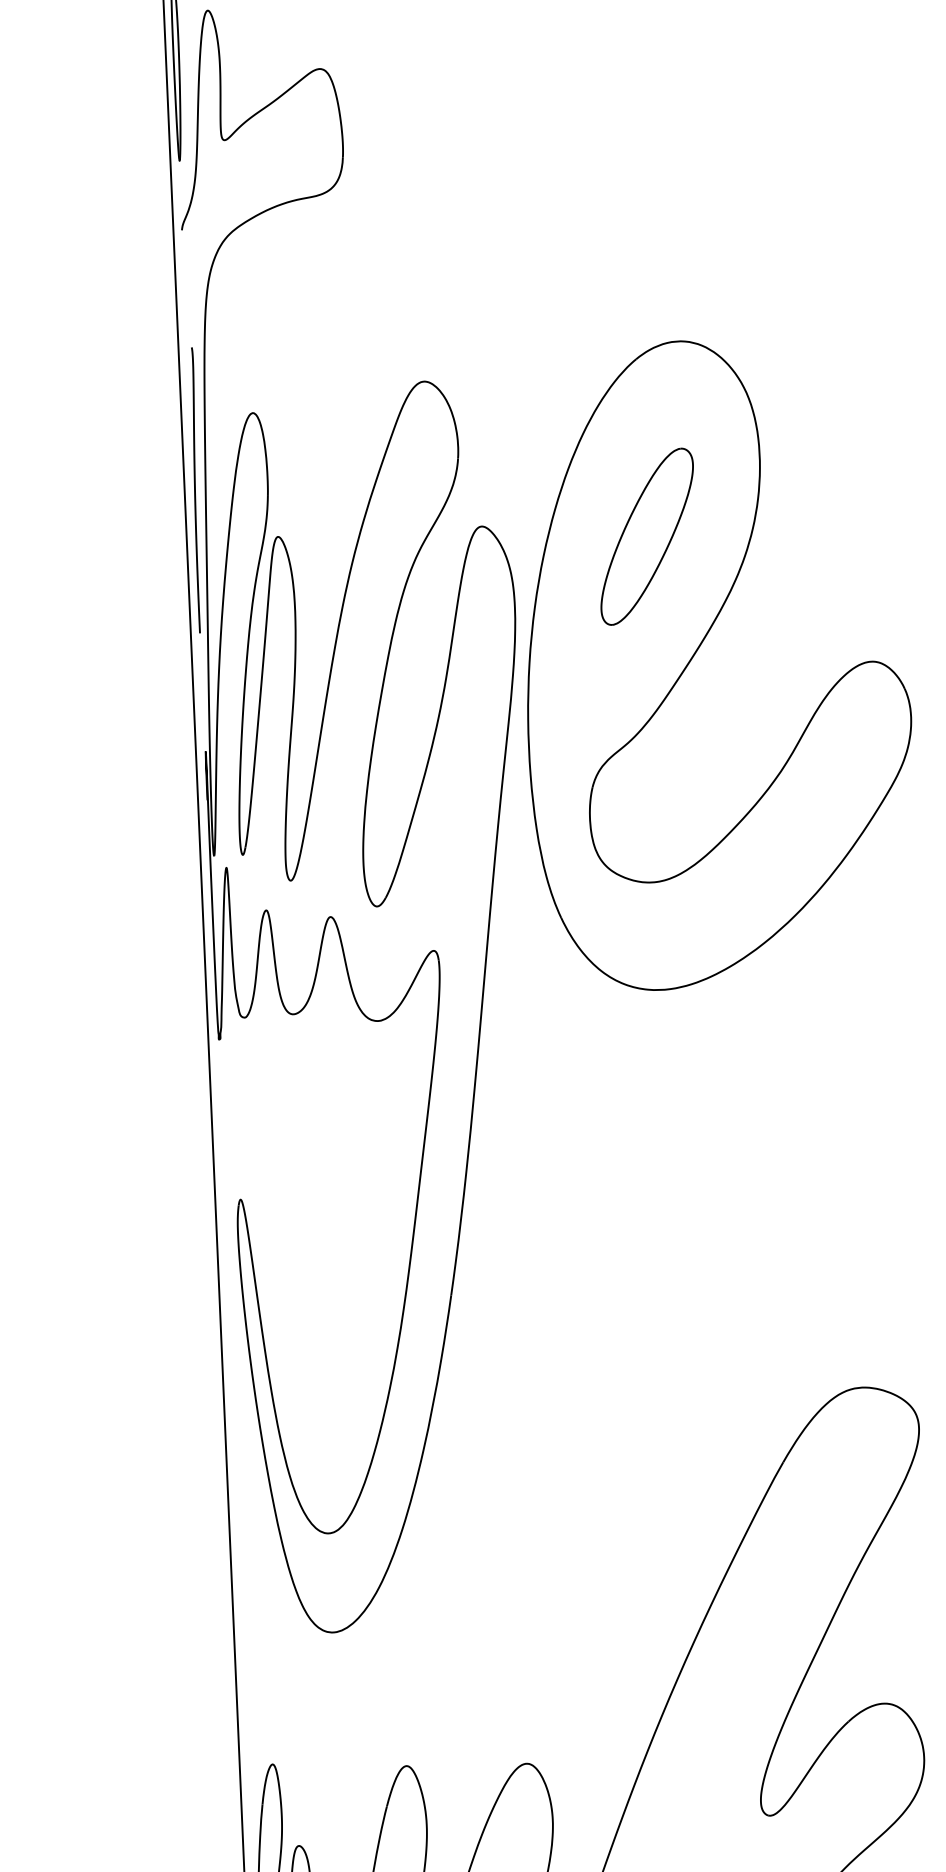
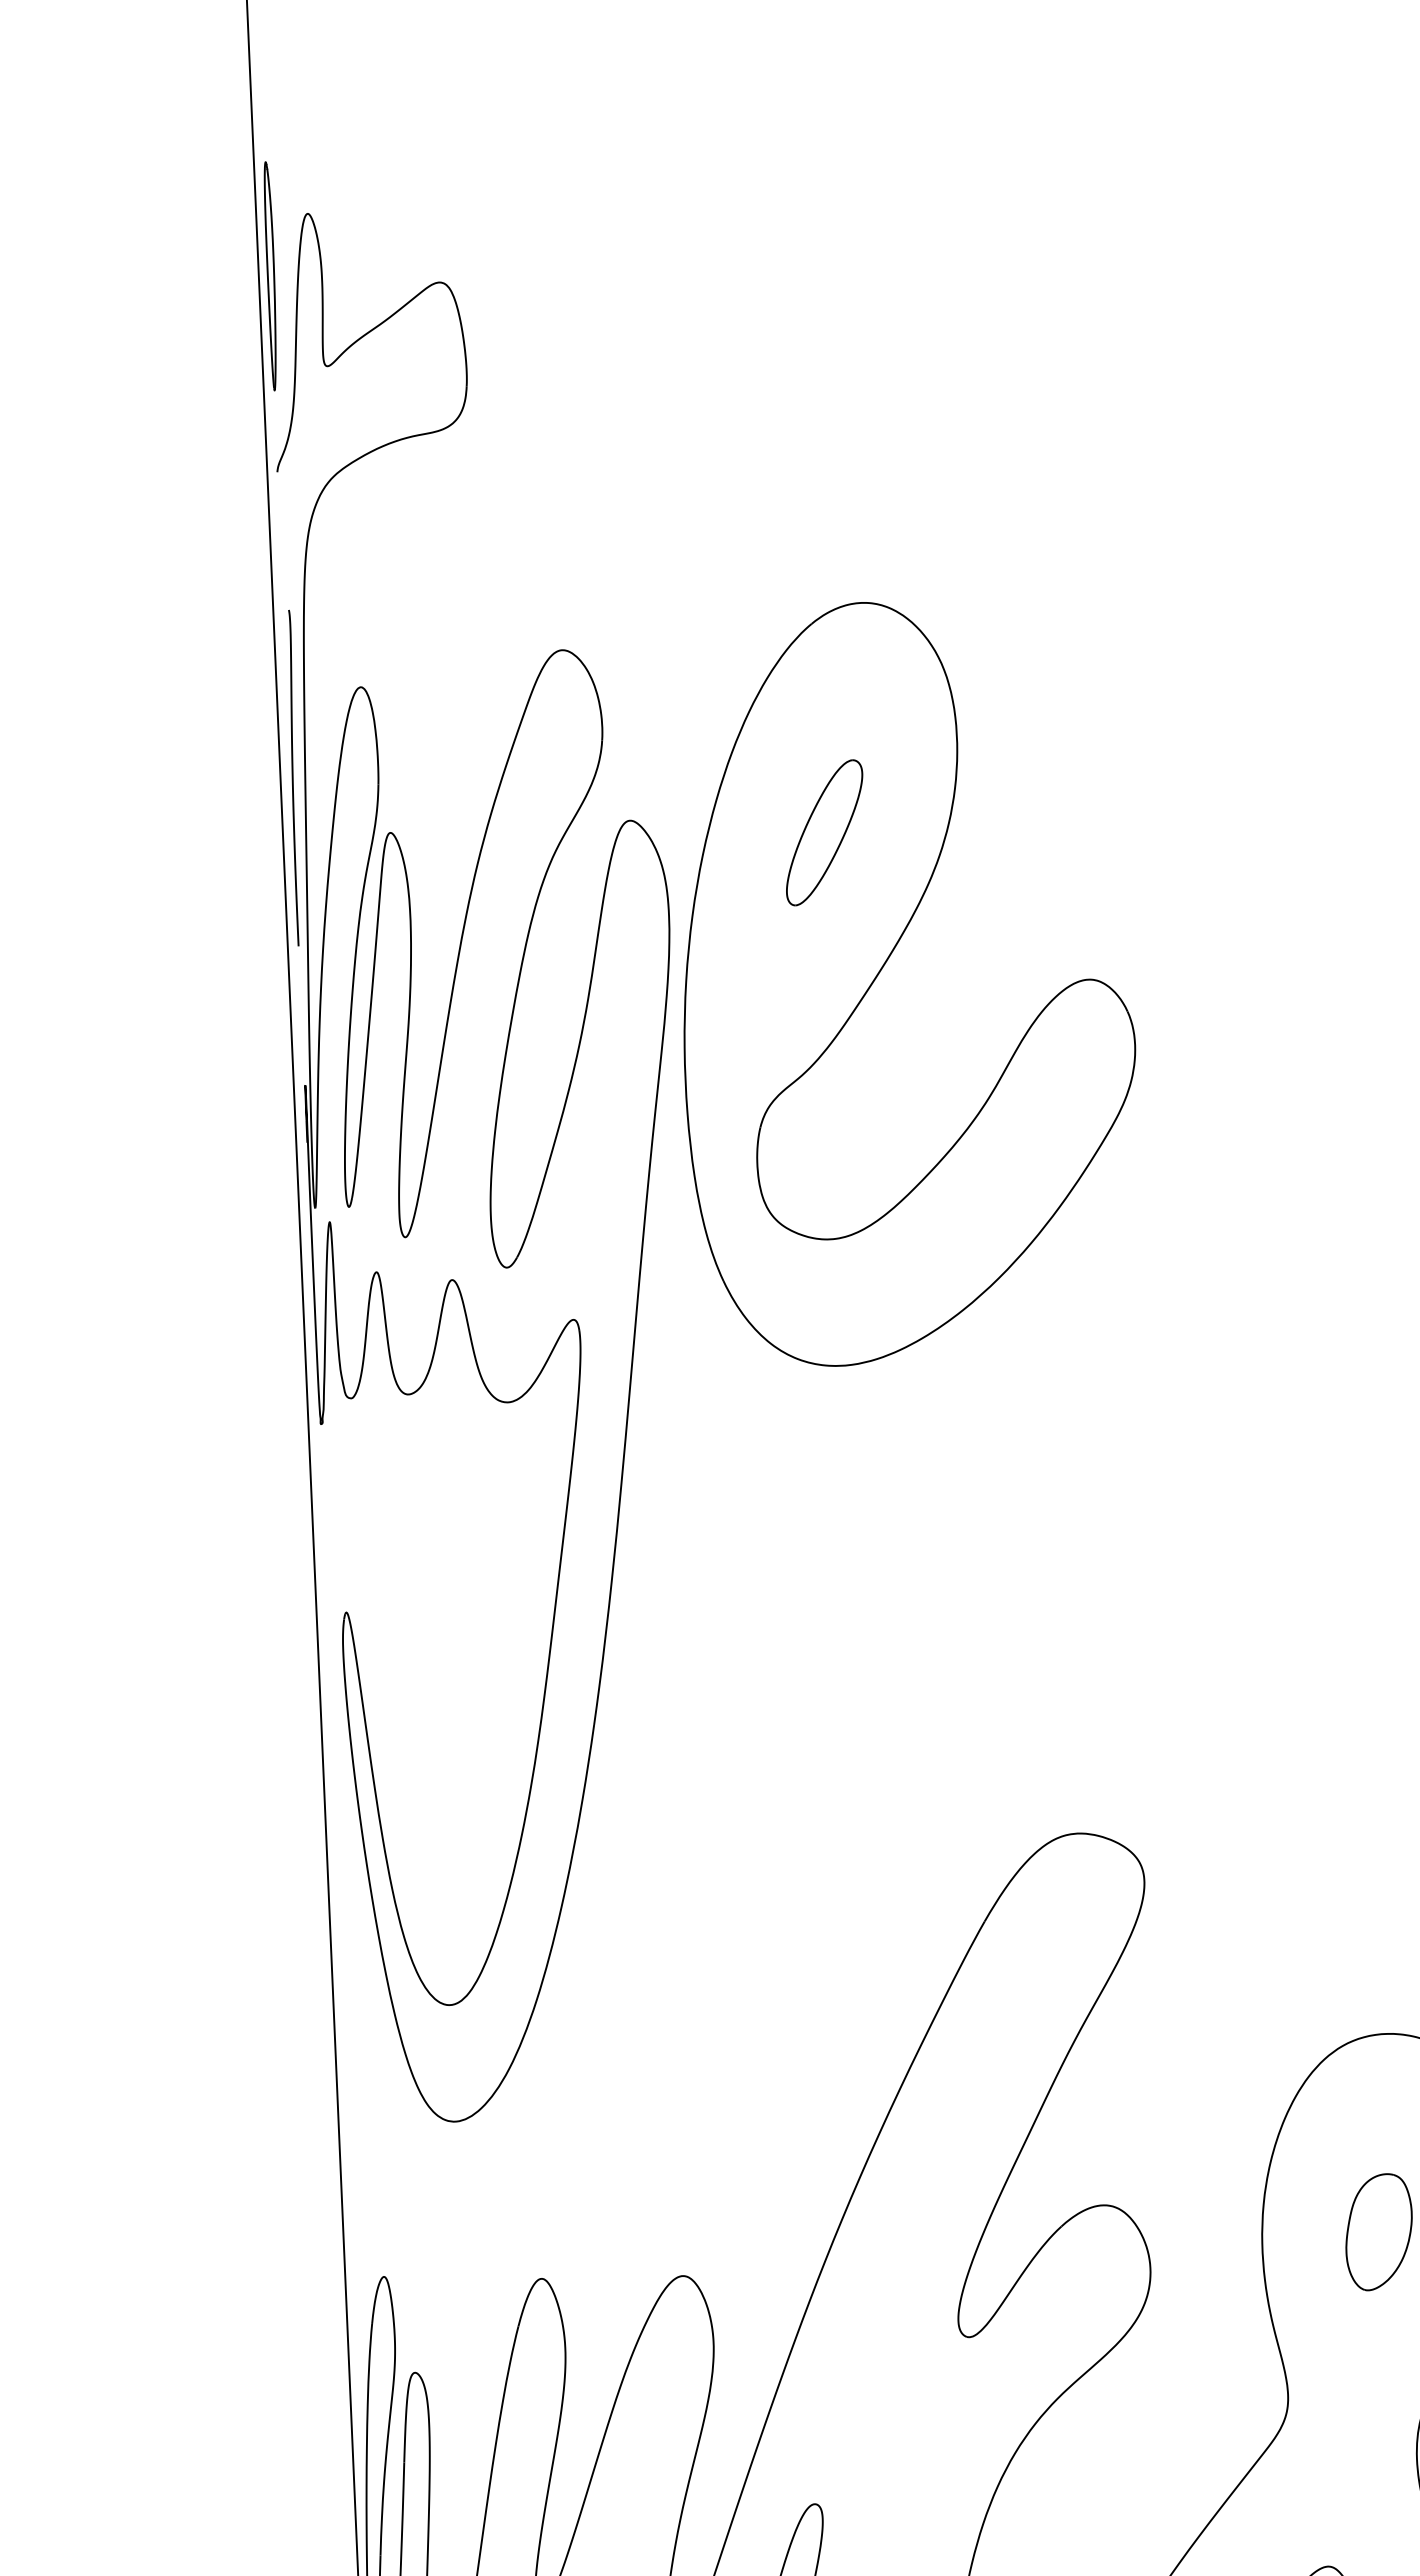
part: (647, 536) -> (824, 832), size x0.7

